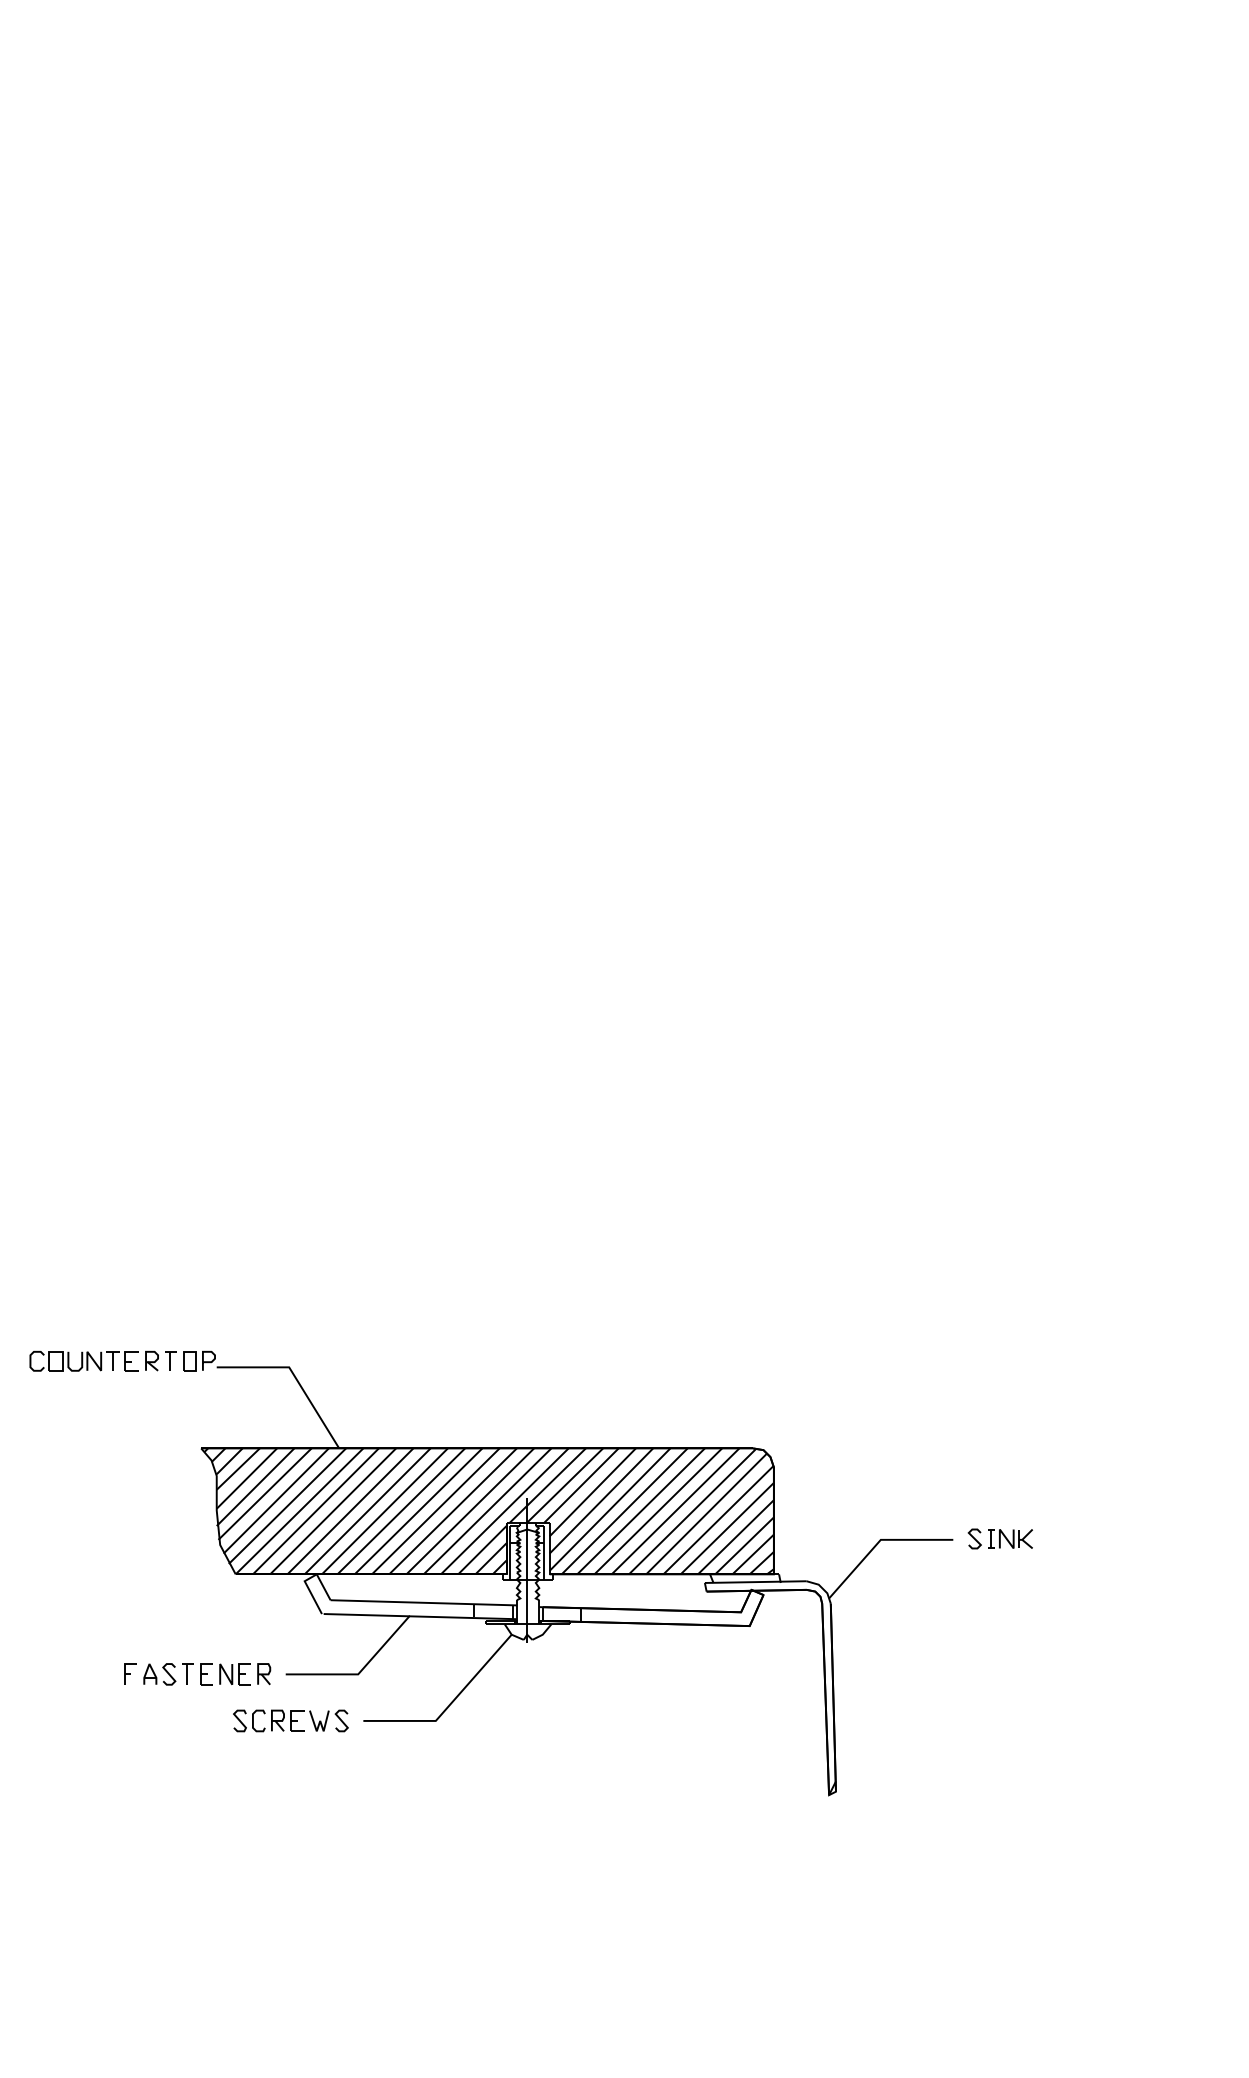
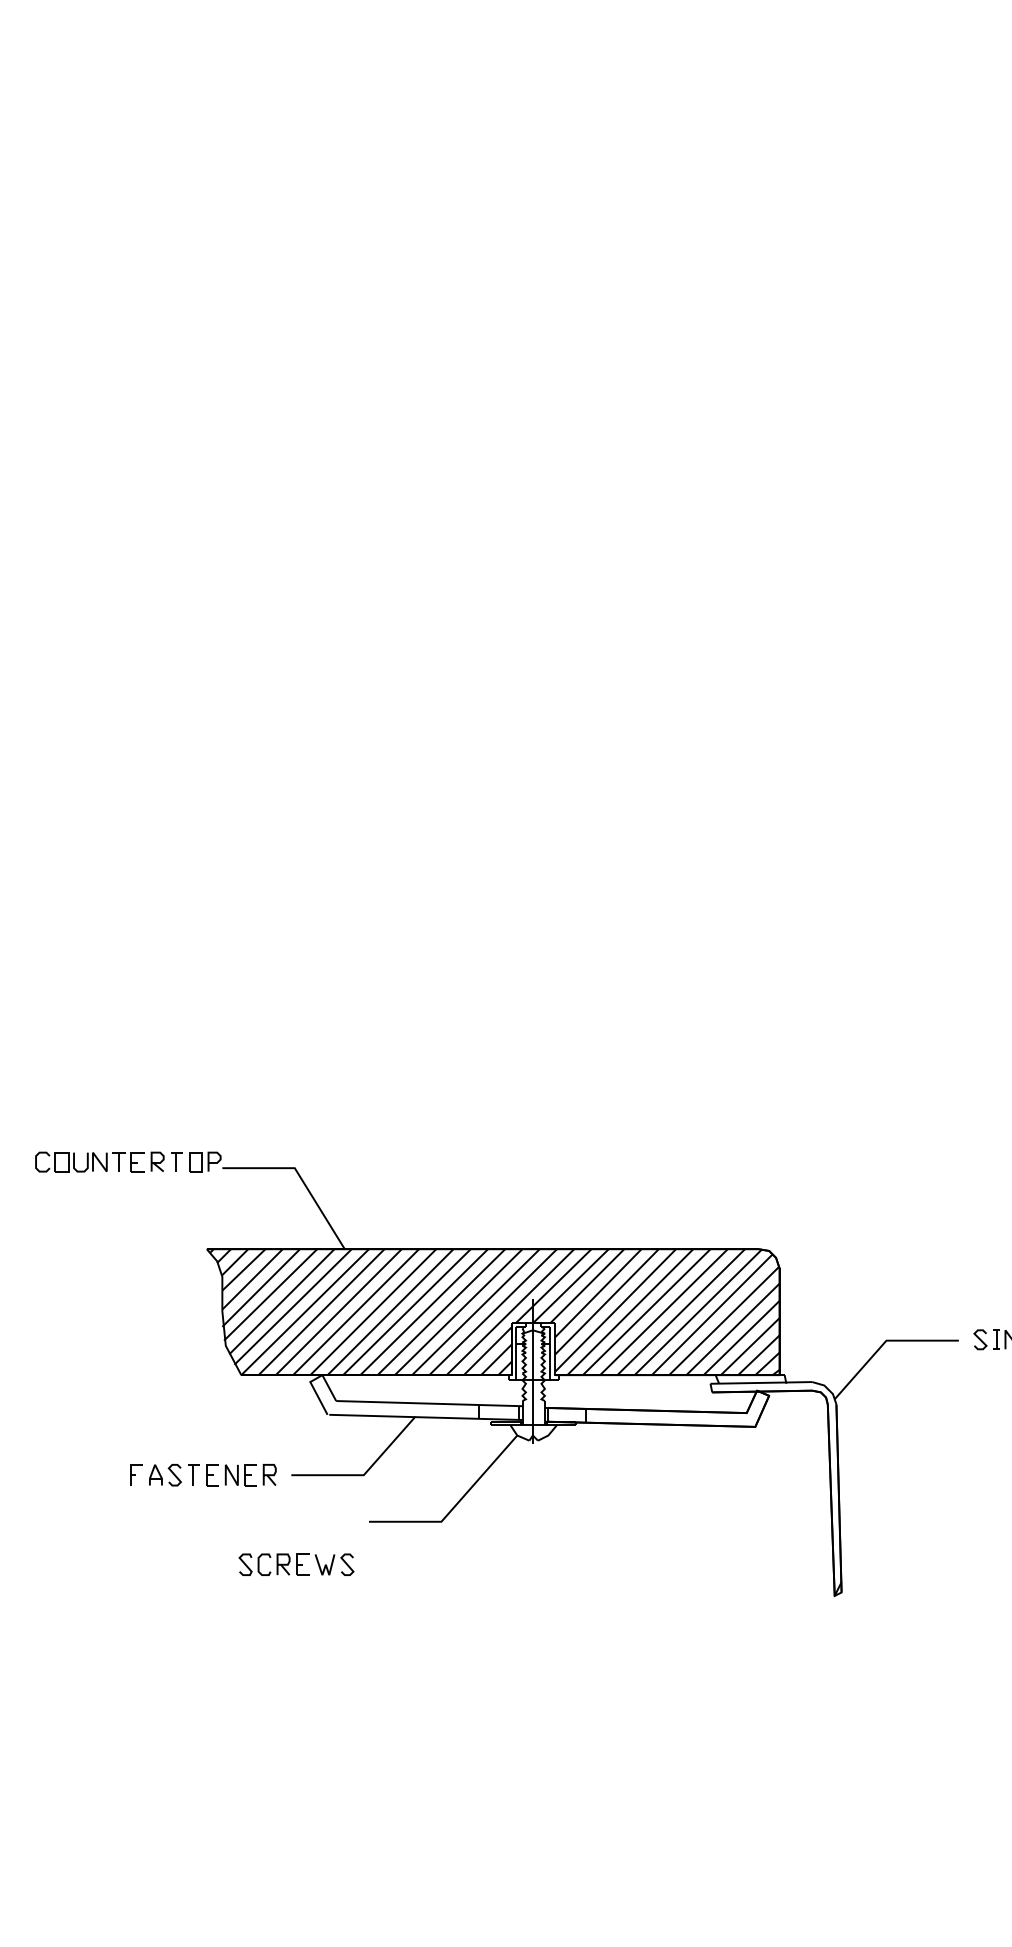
part: (290, 1720) -> (296, 1564), moved

